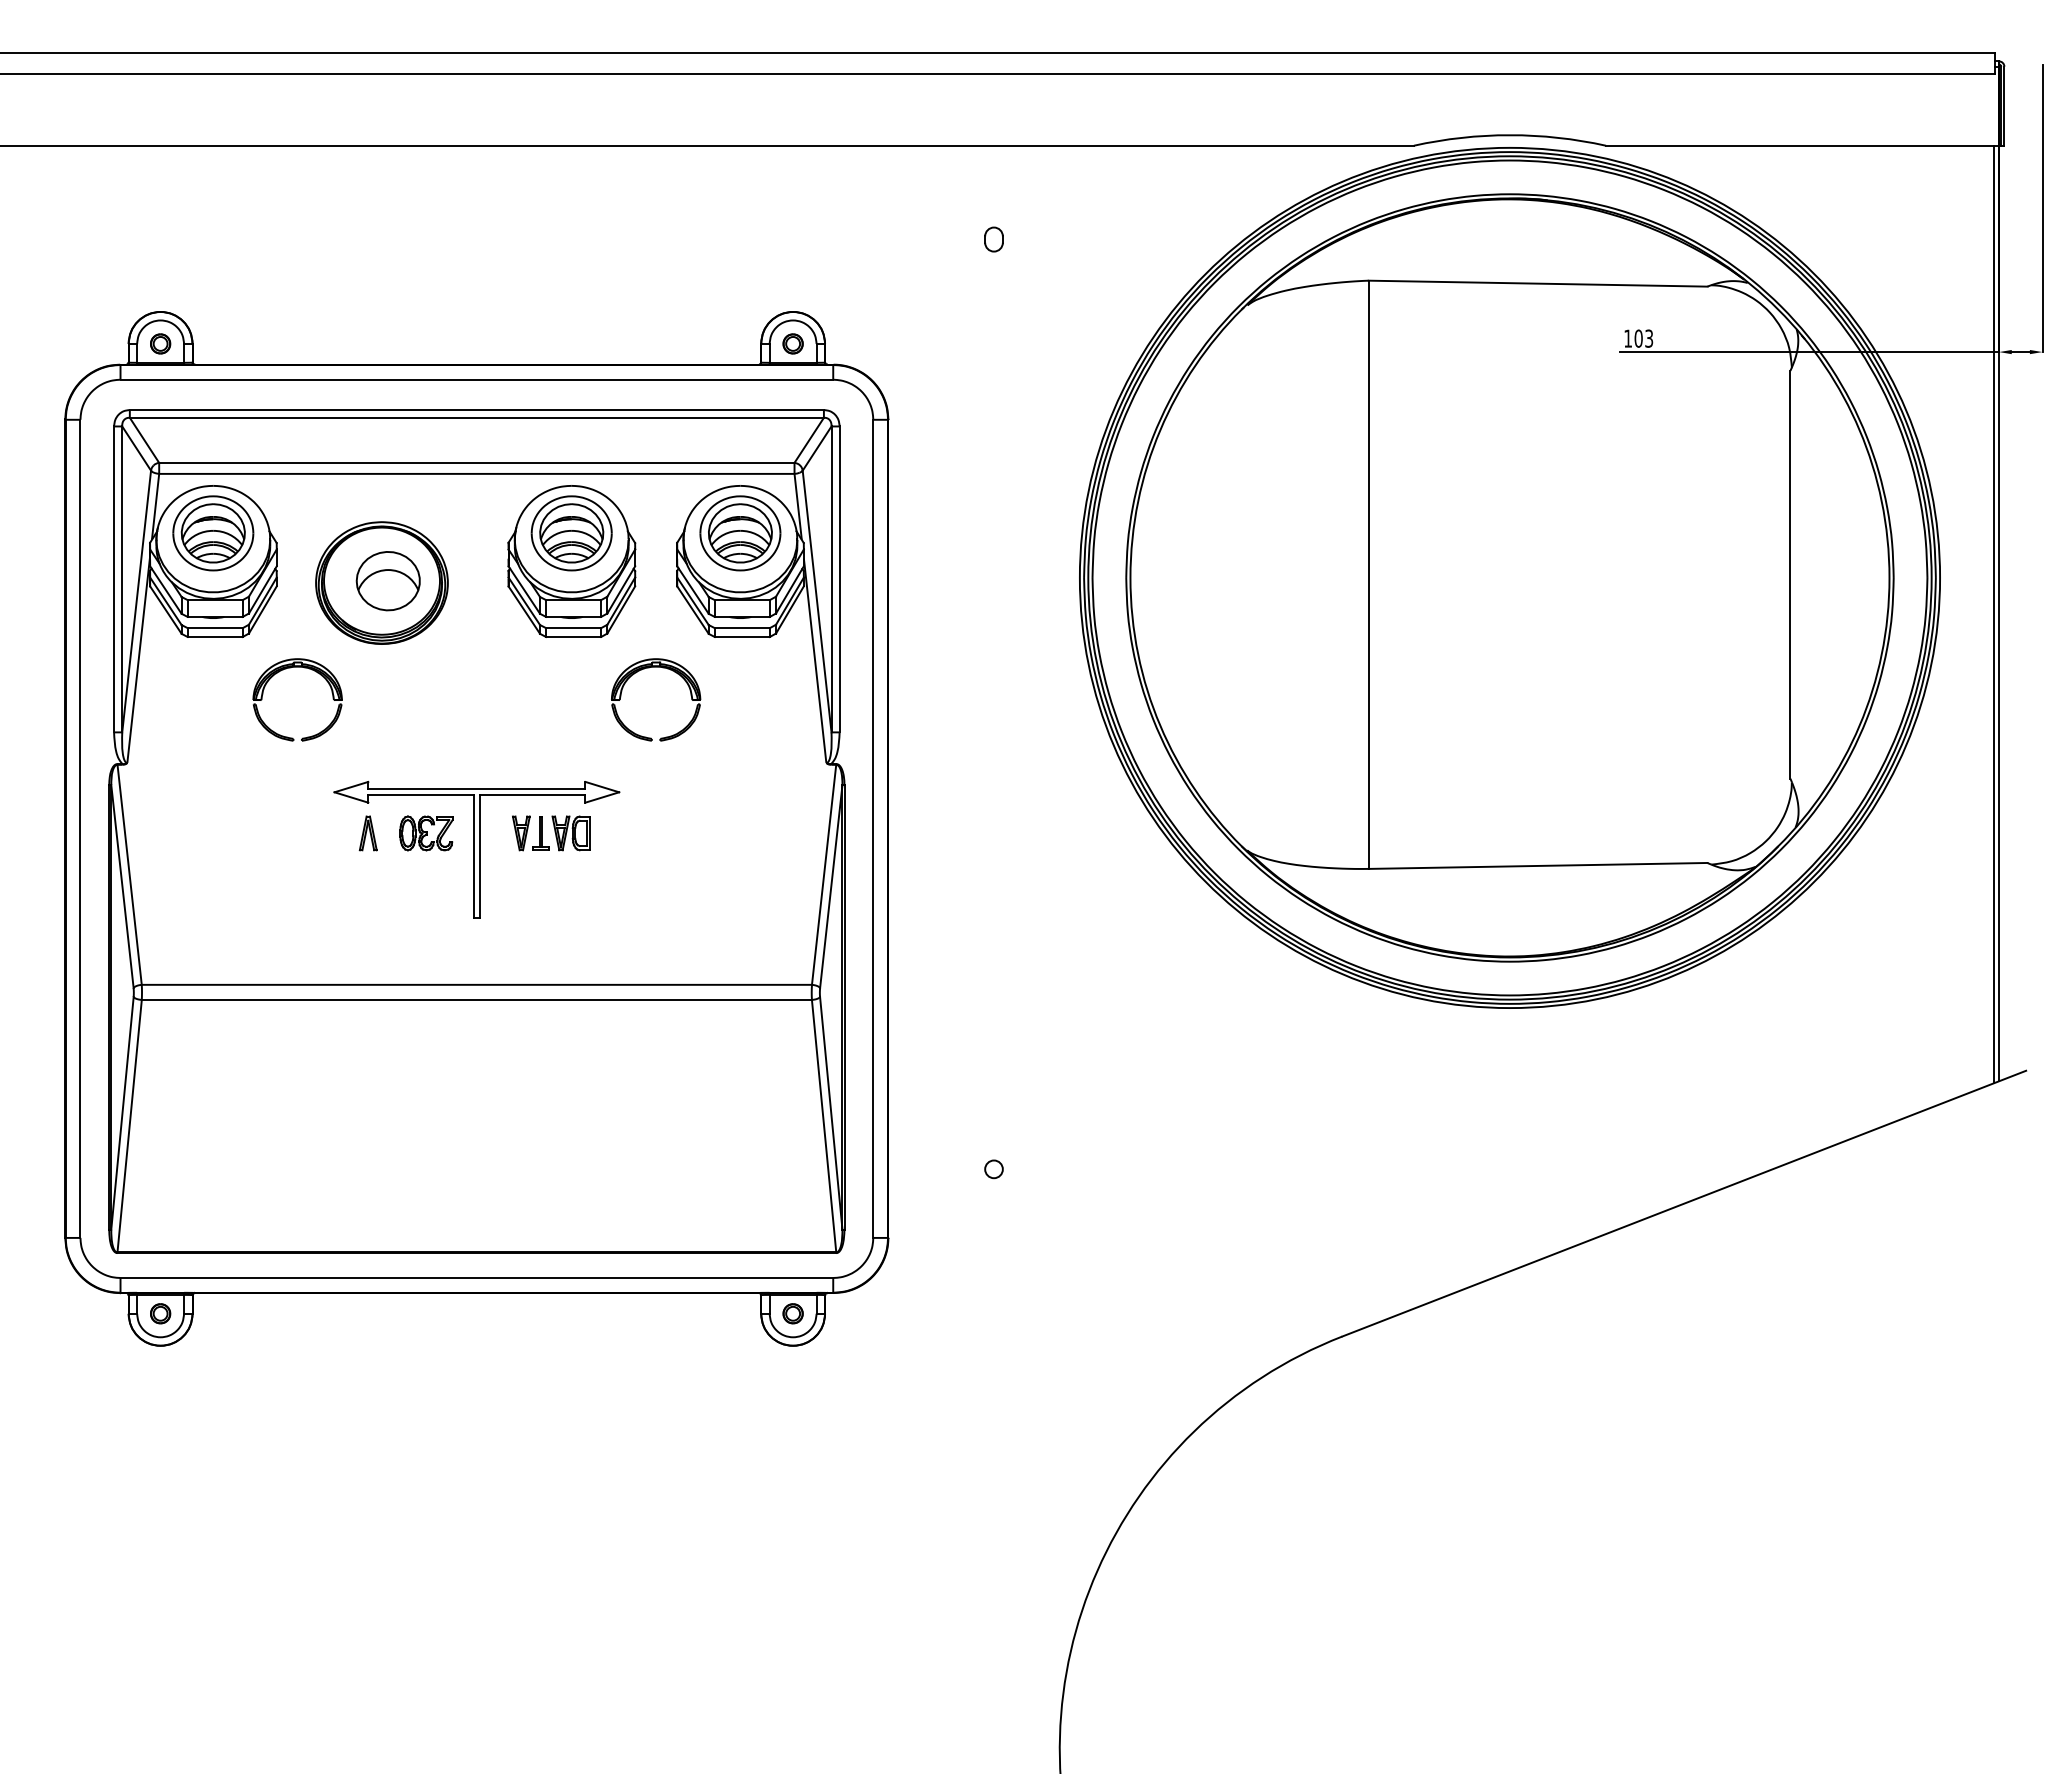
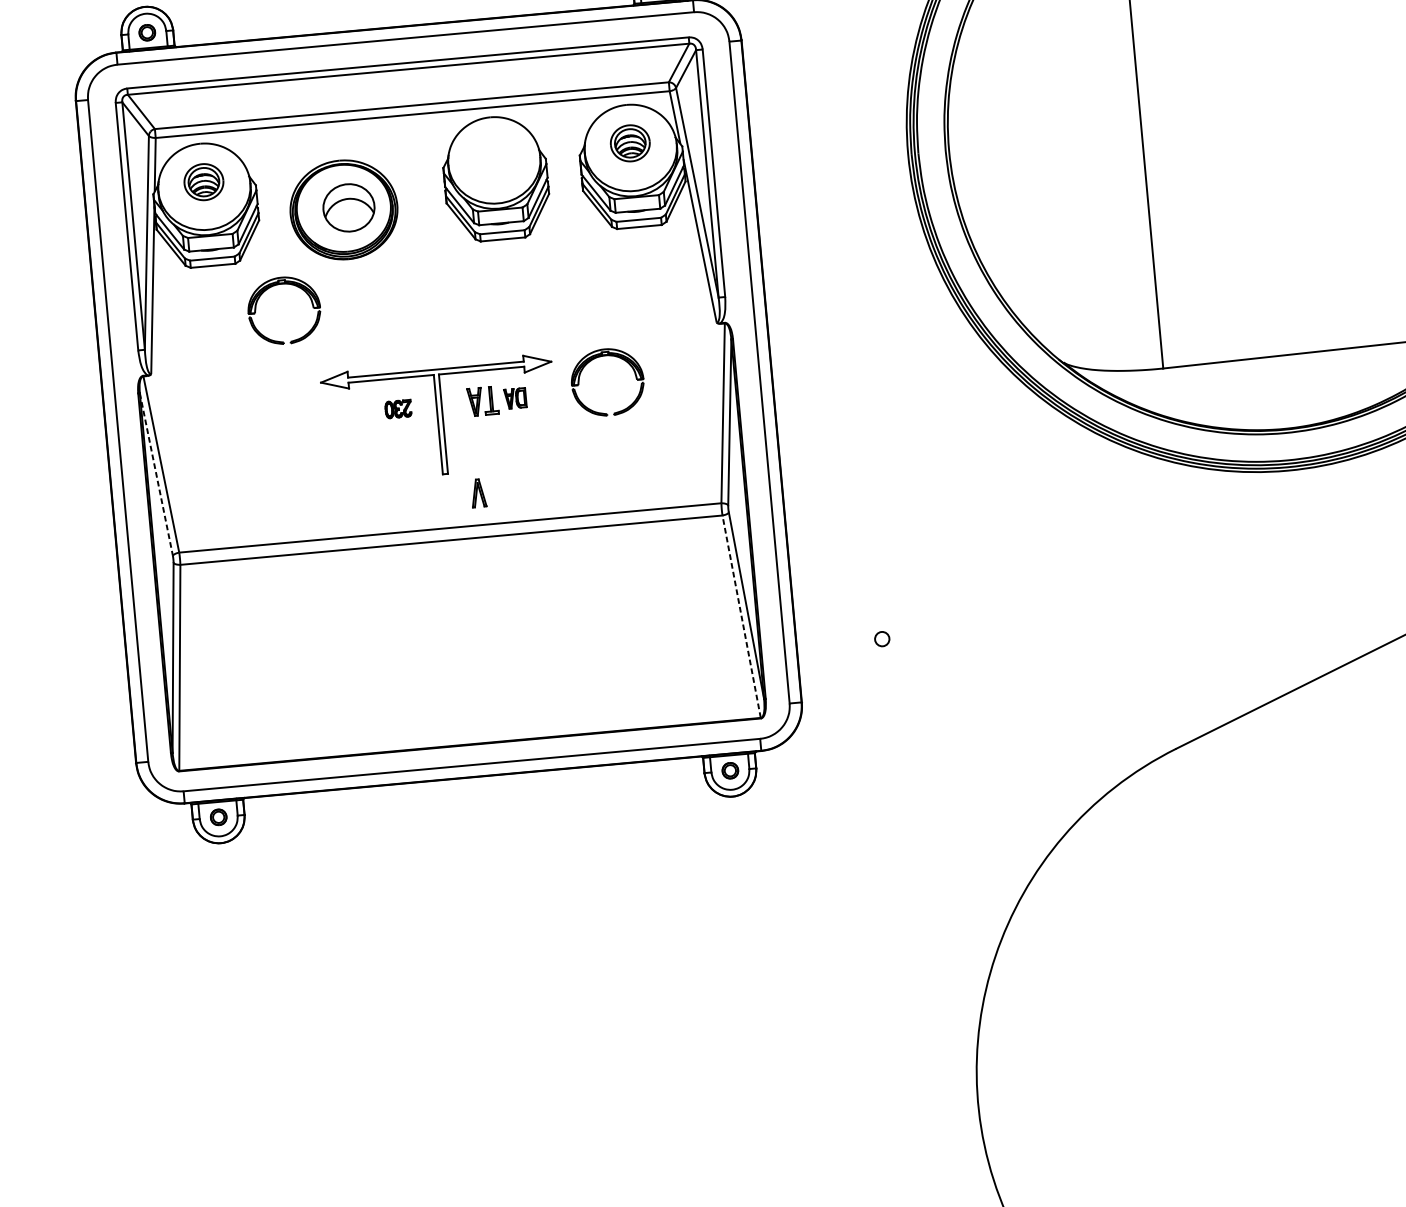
part: (213, 533) -> (204, 182), size x0.6
part: (571, 533) -> (493, 155), removed
part: (740, 533) -> (630, 143), size x0.6
part: (662, 668) -> (610, 356), moved
part: (367, 833) -> (477, 493), moved
part: (426, 833) -> (398, 409), size x0.6
part: (570, 833) -> (514, 398), size x0.7
line: (122, 887) -> (156, 475), solid -> dashed
line: (824, 1126) -> (741, 616), solid -> dashed

